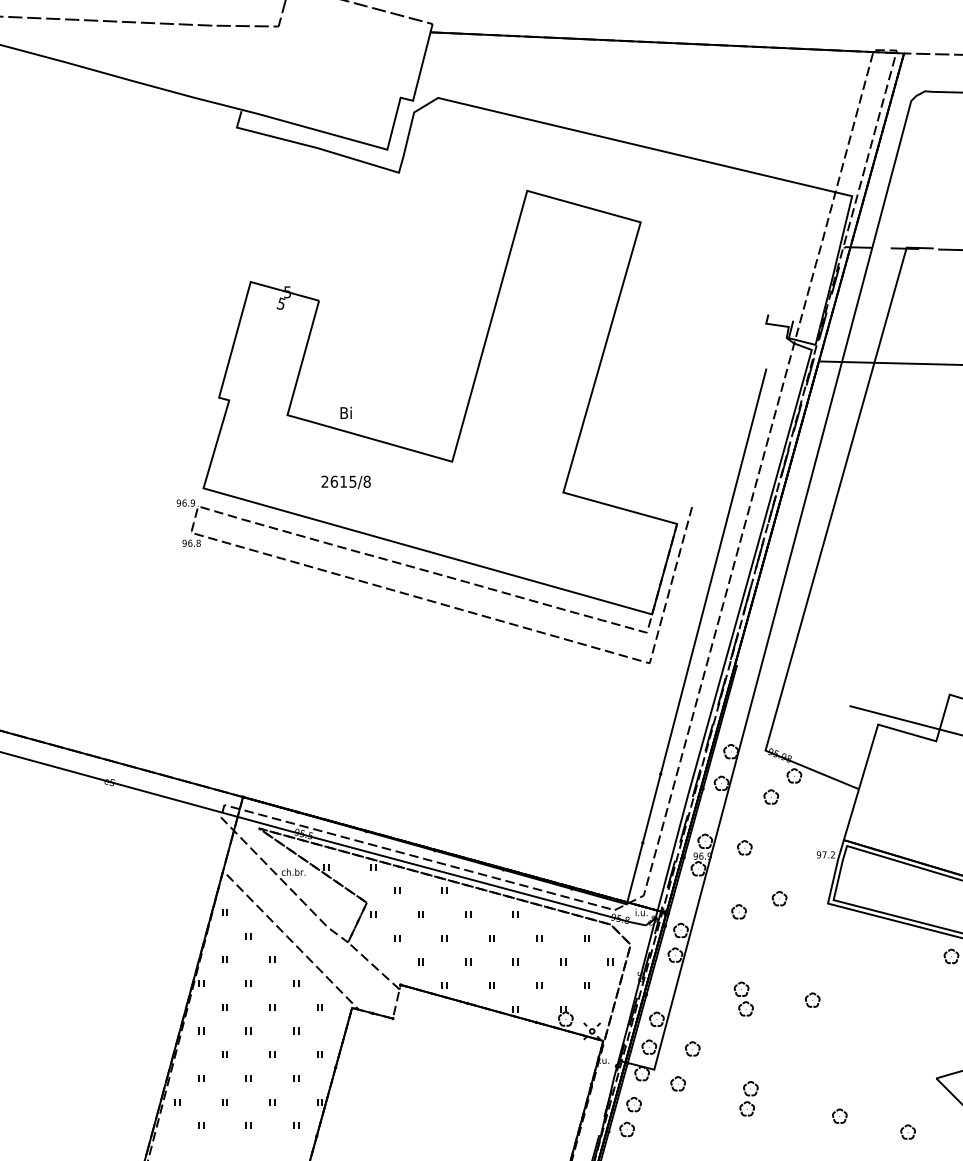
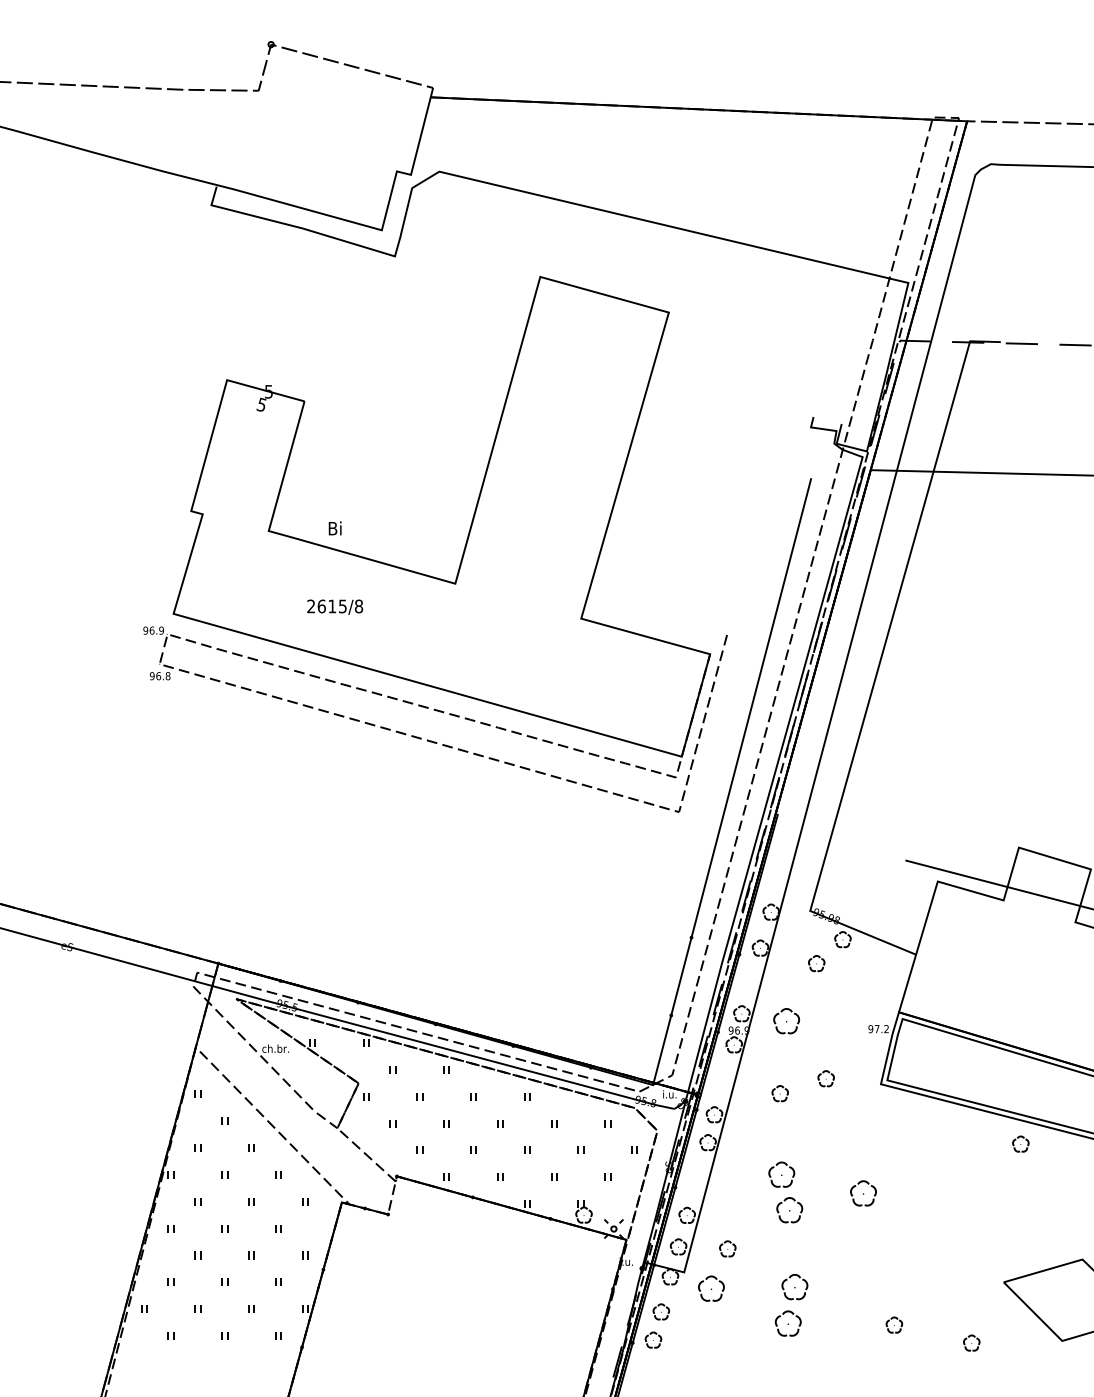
part: (744, 847) -> (786, 1020), size x1.6
part: (743, 999) -> (785, 1192), size x1.6
part: (812, 1000) -> (863, 1193), size x1.6
part: (677, 1083) -> (710, 1287), size x1.6
part: (748, 1098) -> (791, 1305), size x1.6

